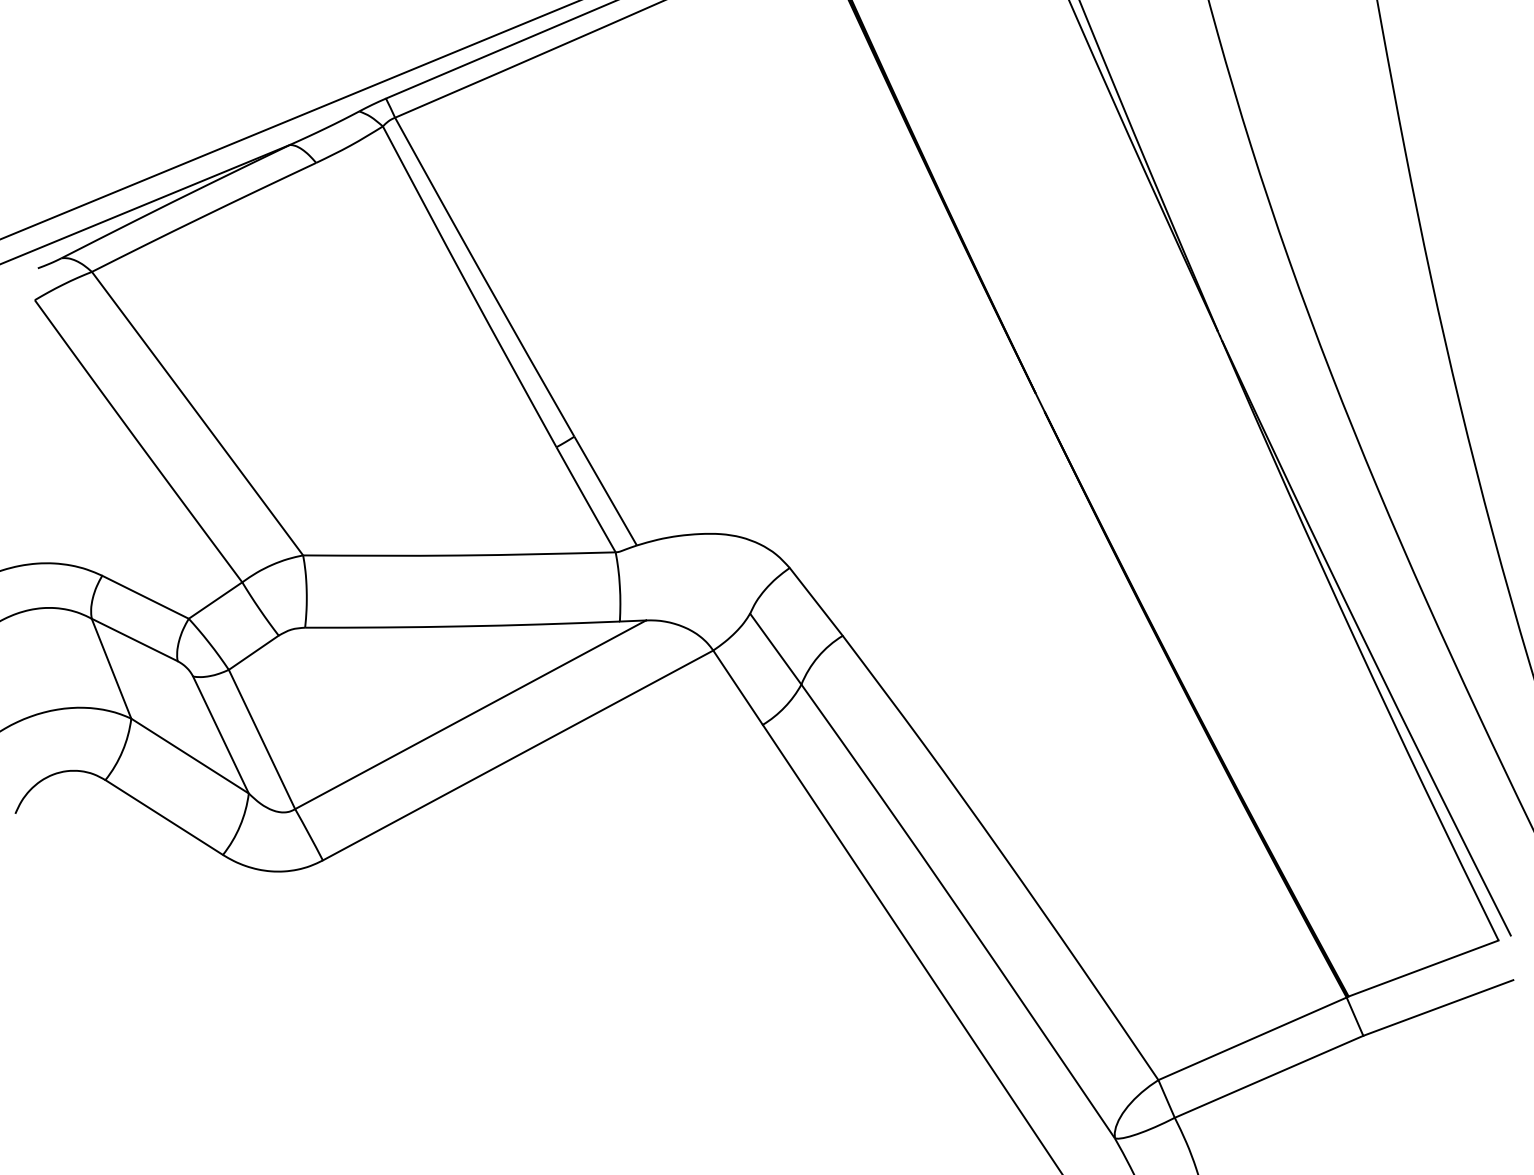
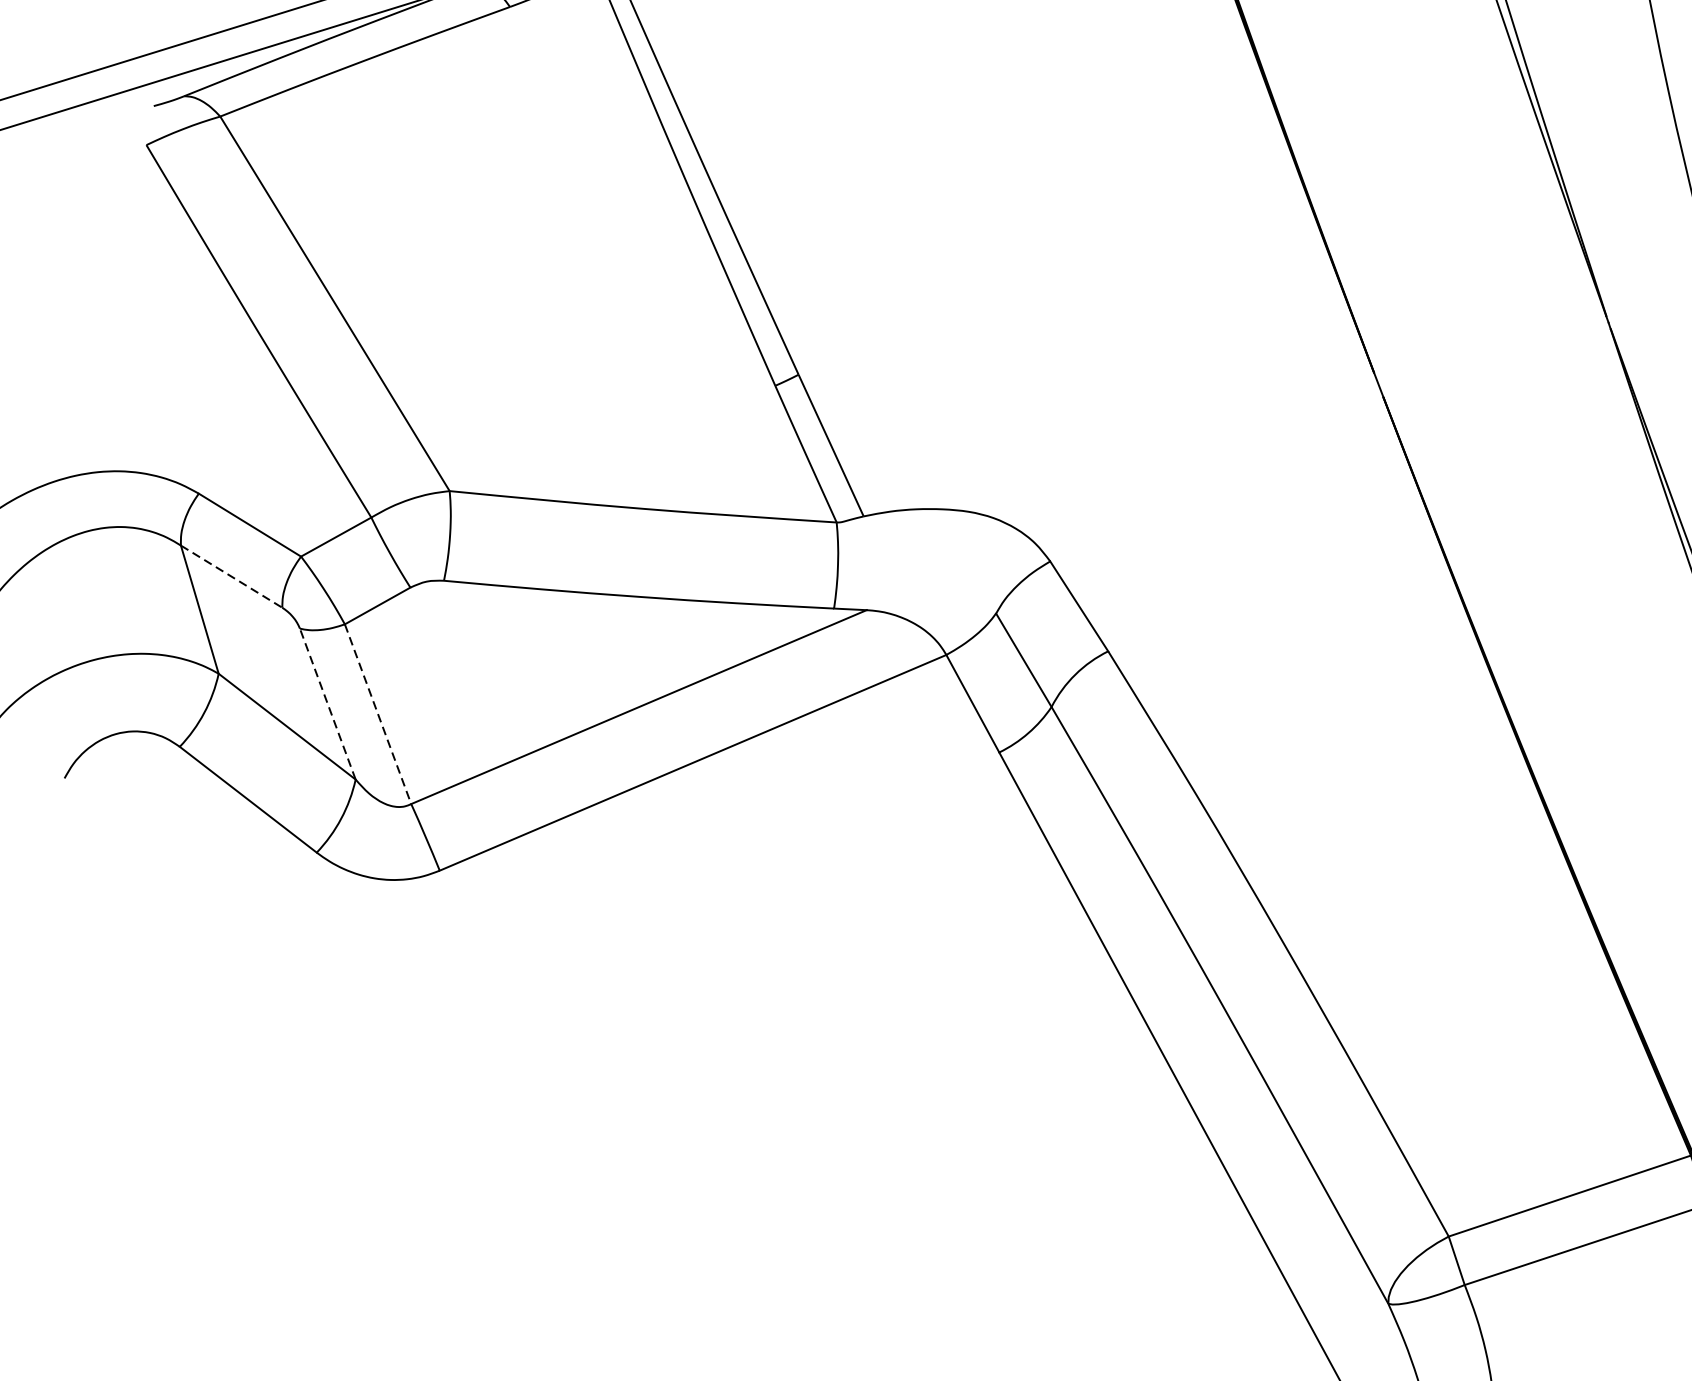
line: (134, 639) -> (231, 576), solid -> dashed
line: (220, 735) -> (327, 704), solid -> dashed
line: (262, 739) -> (378, 714), solid -> dashed

